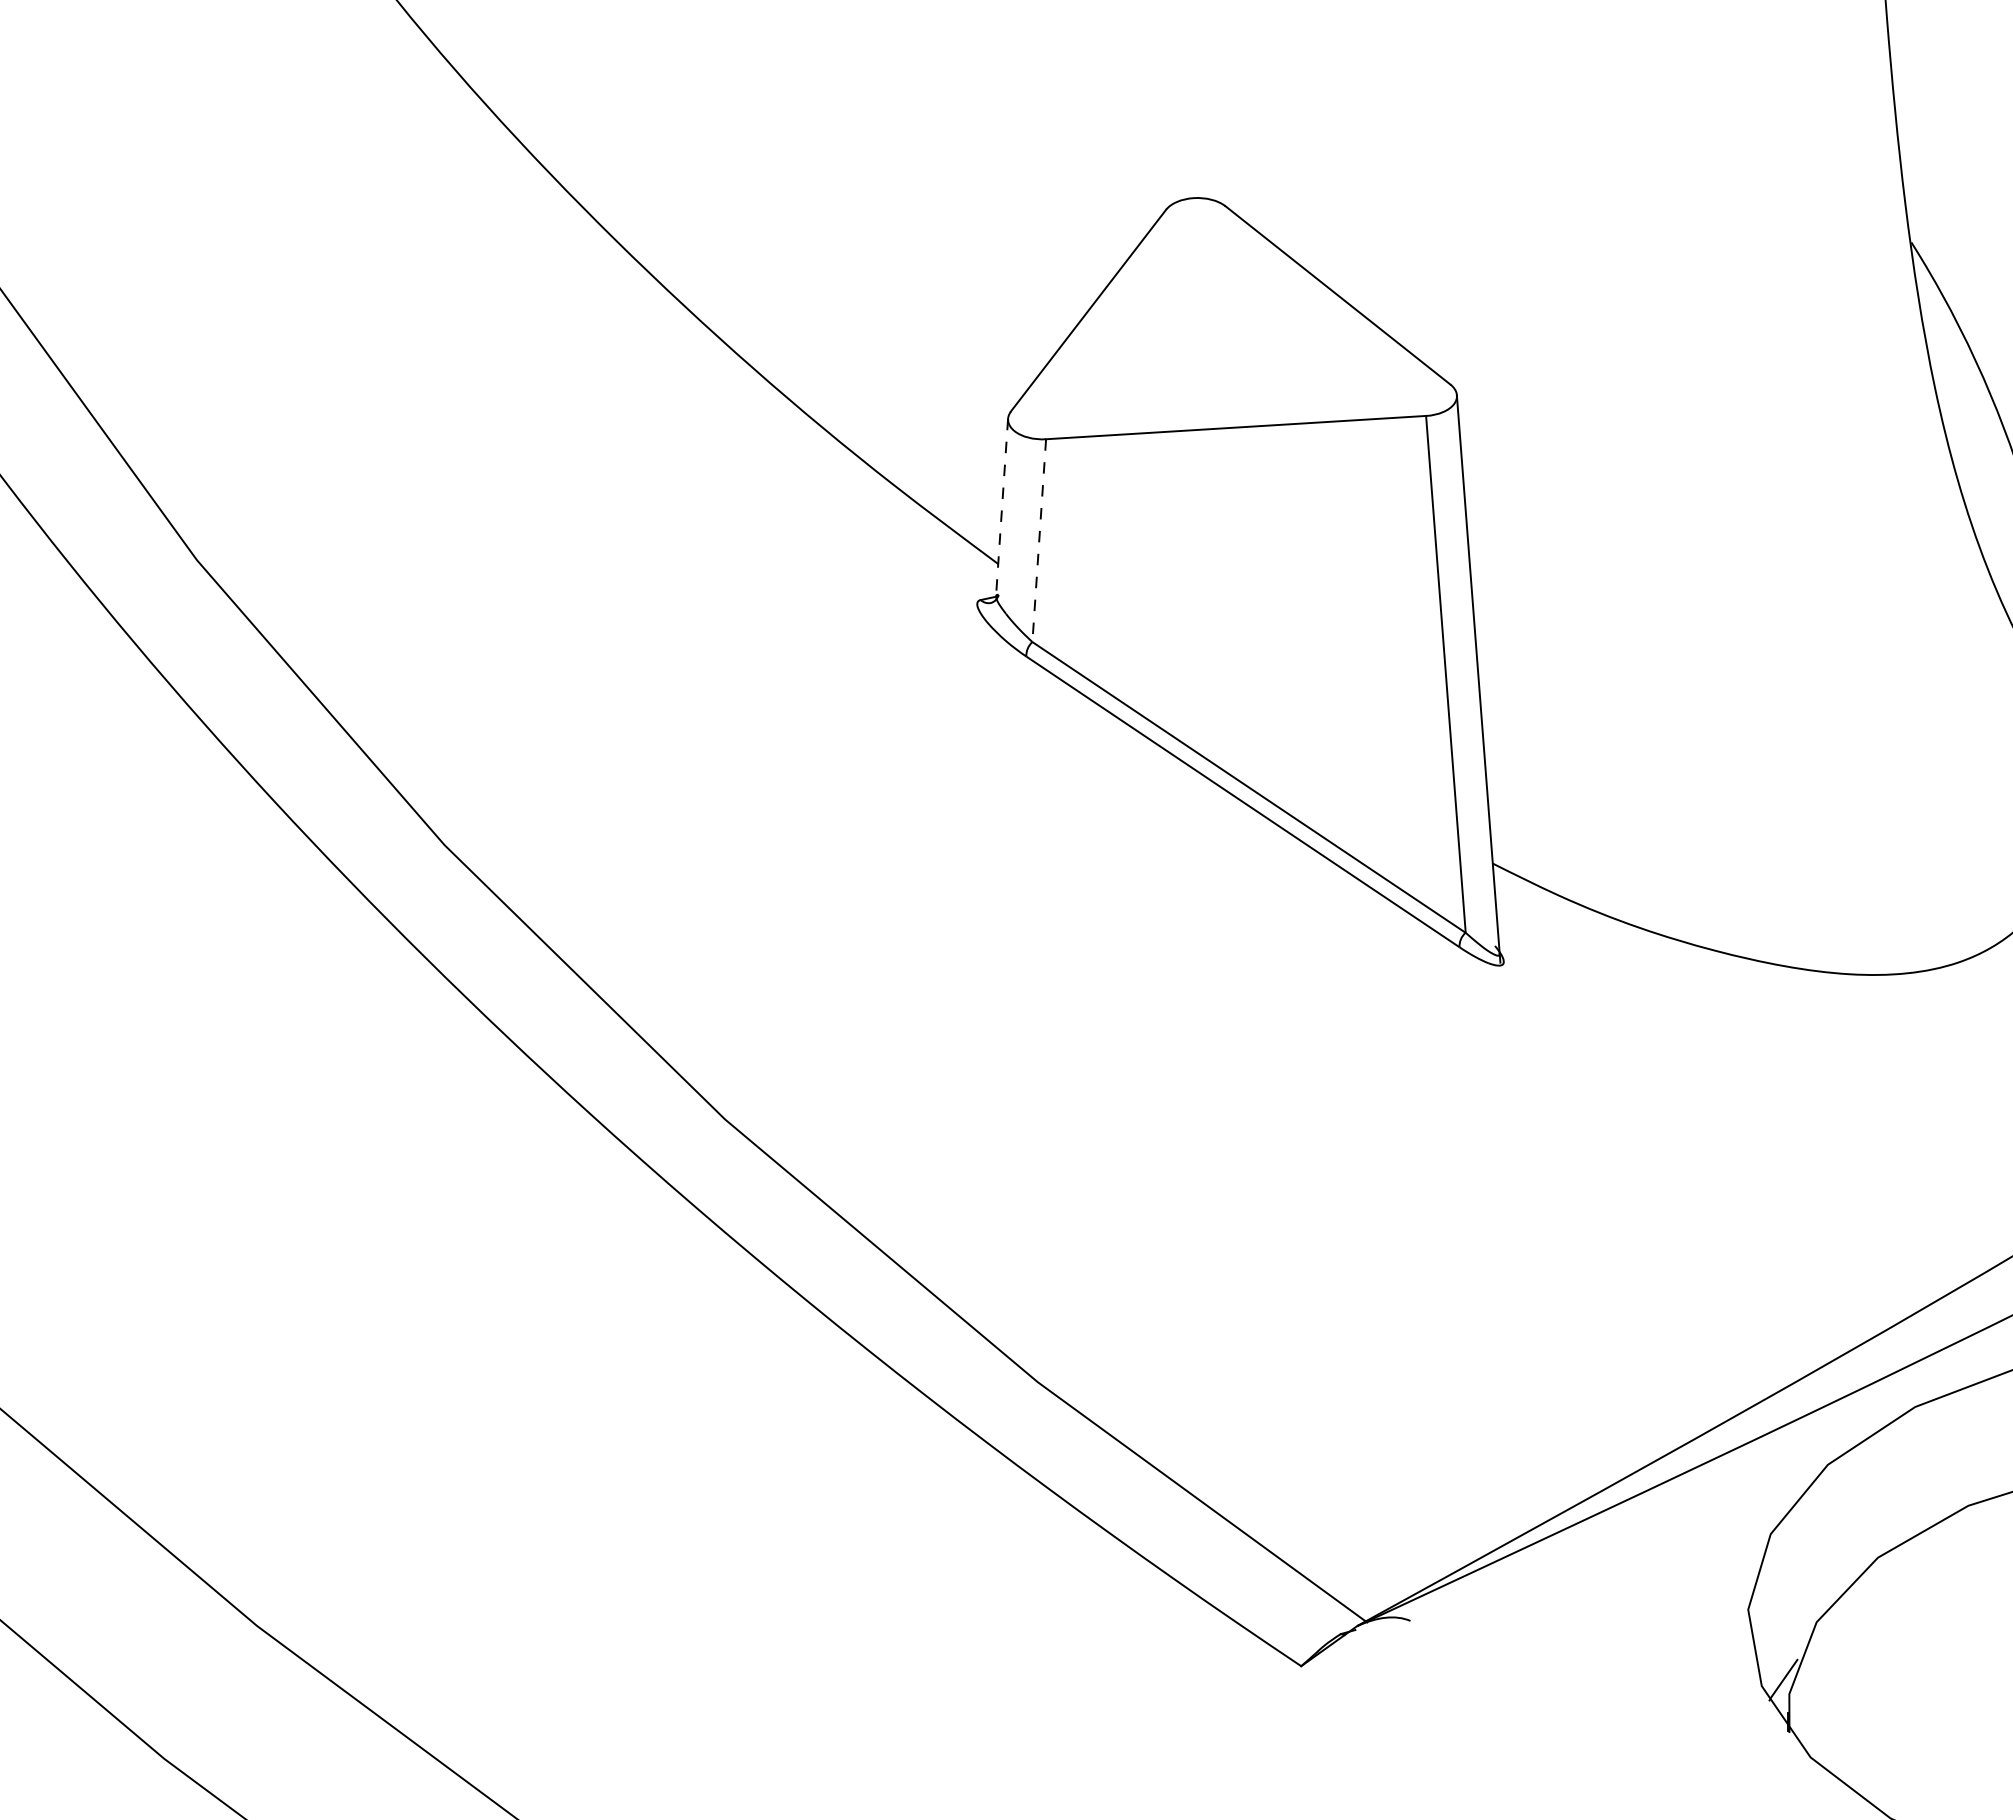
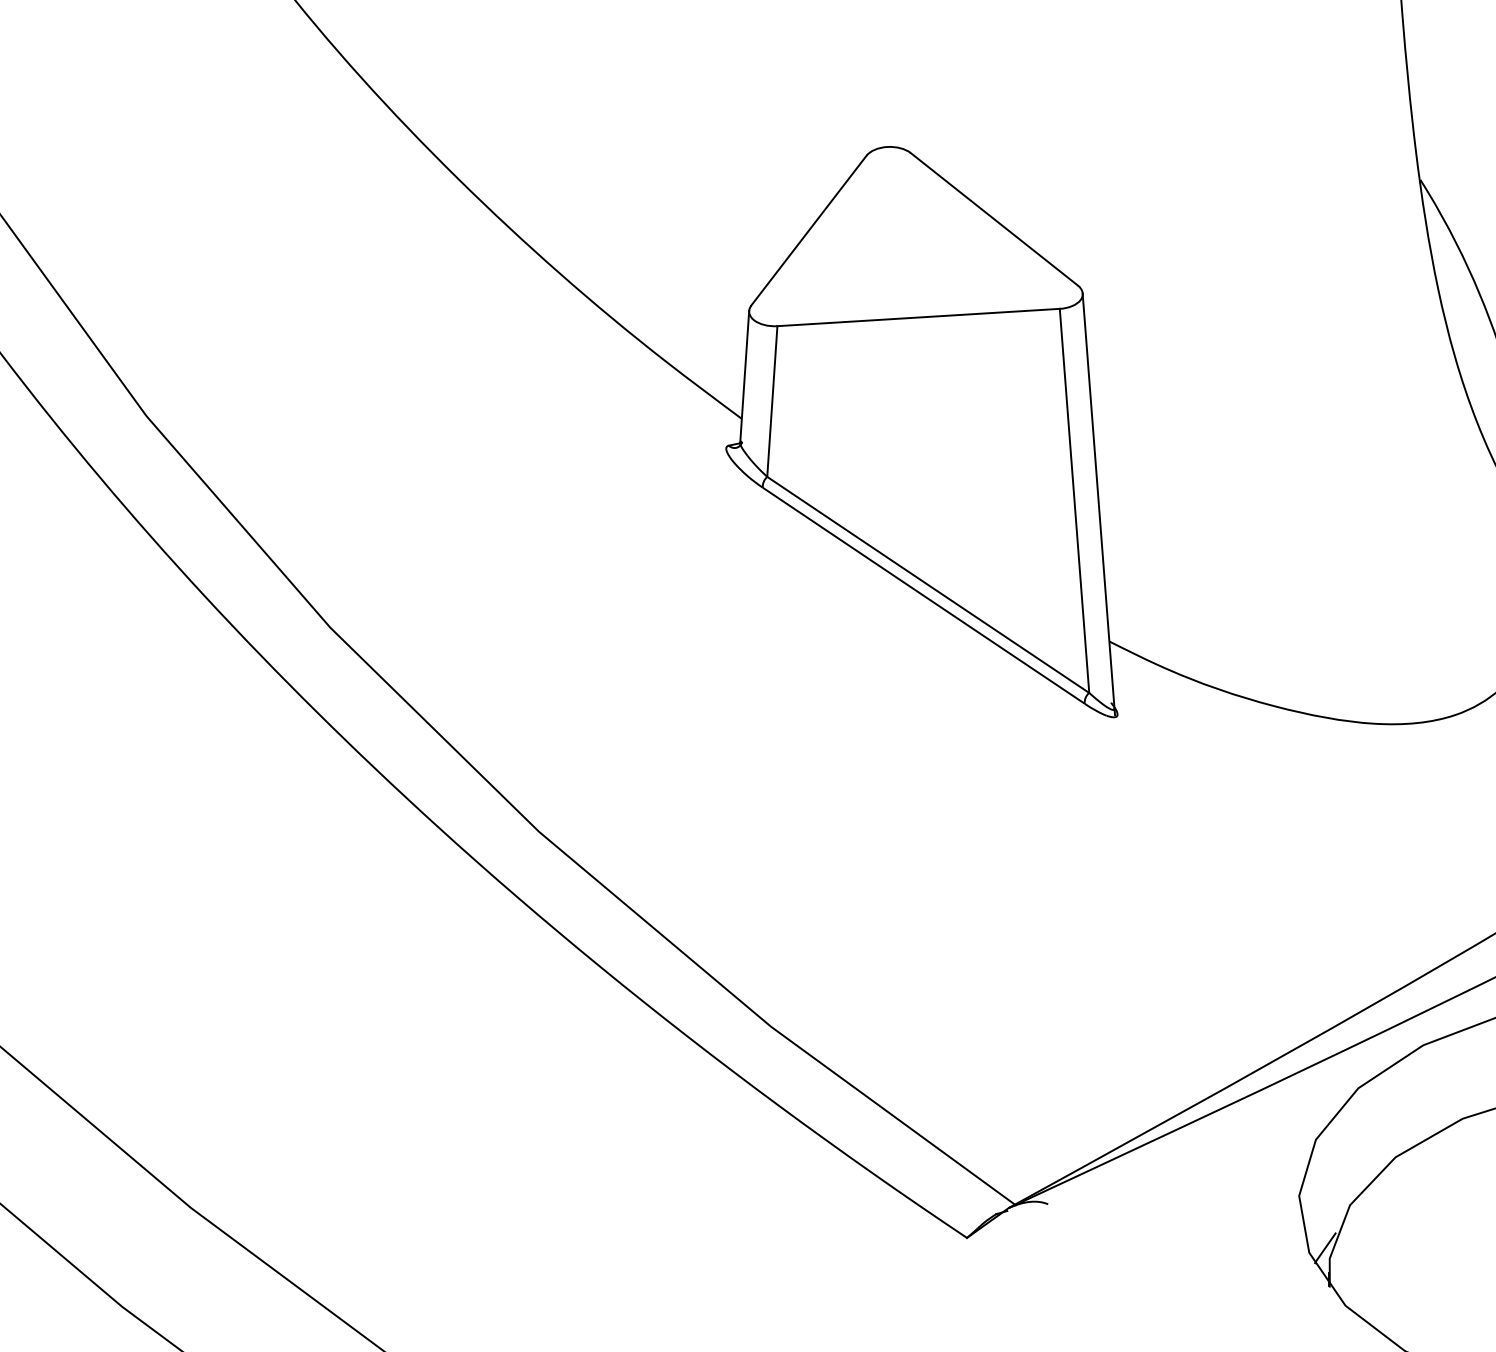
line: (1002, 508) -> (745, 377), dashed -> solid
line: (1039, 540) -> (772, 401), dashed -> solid

